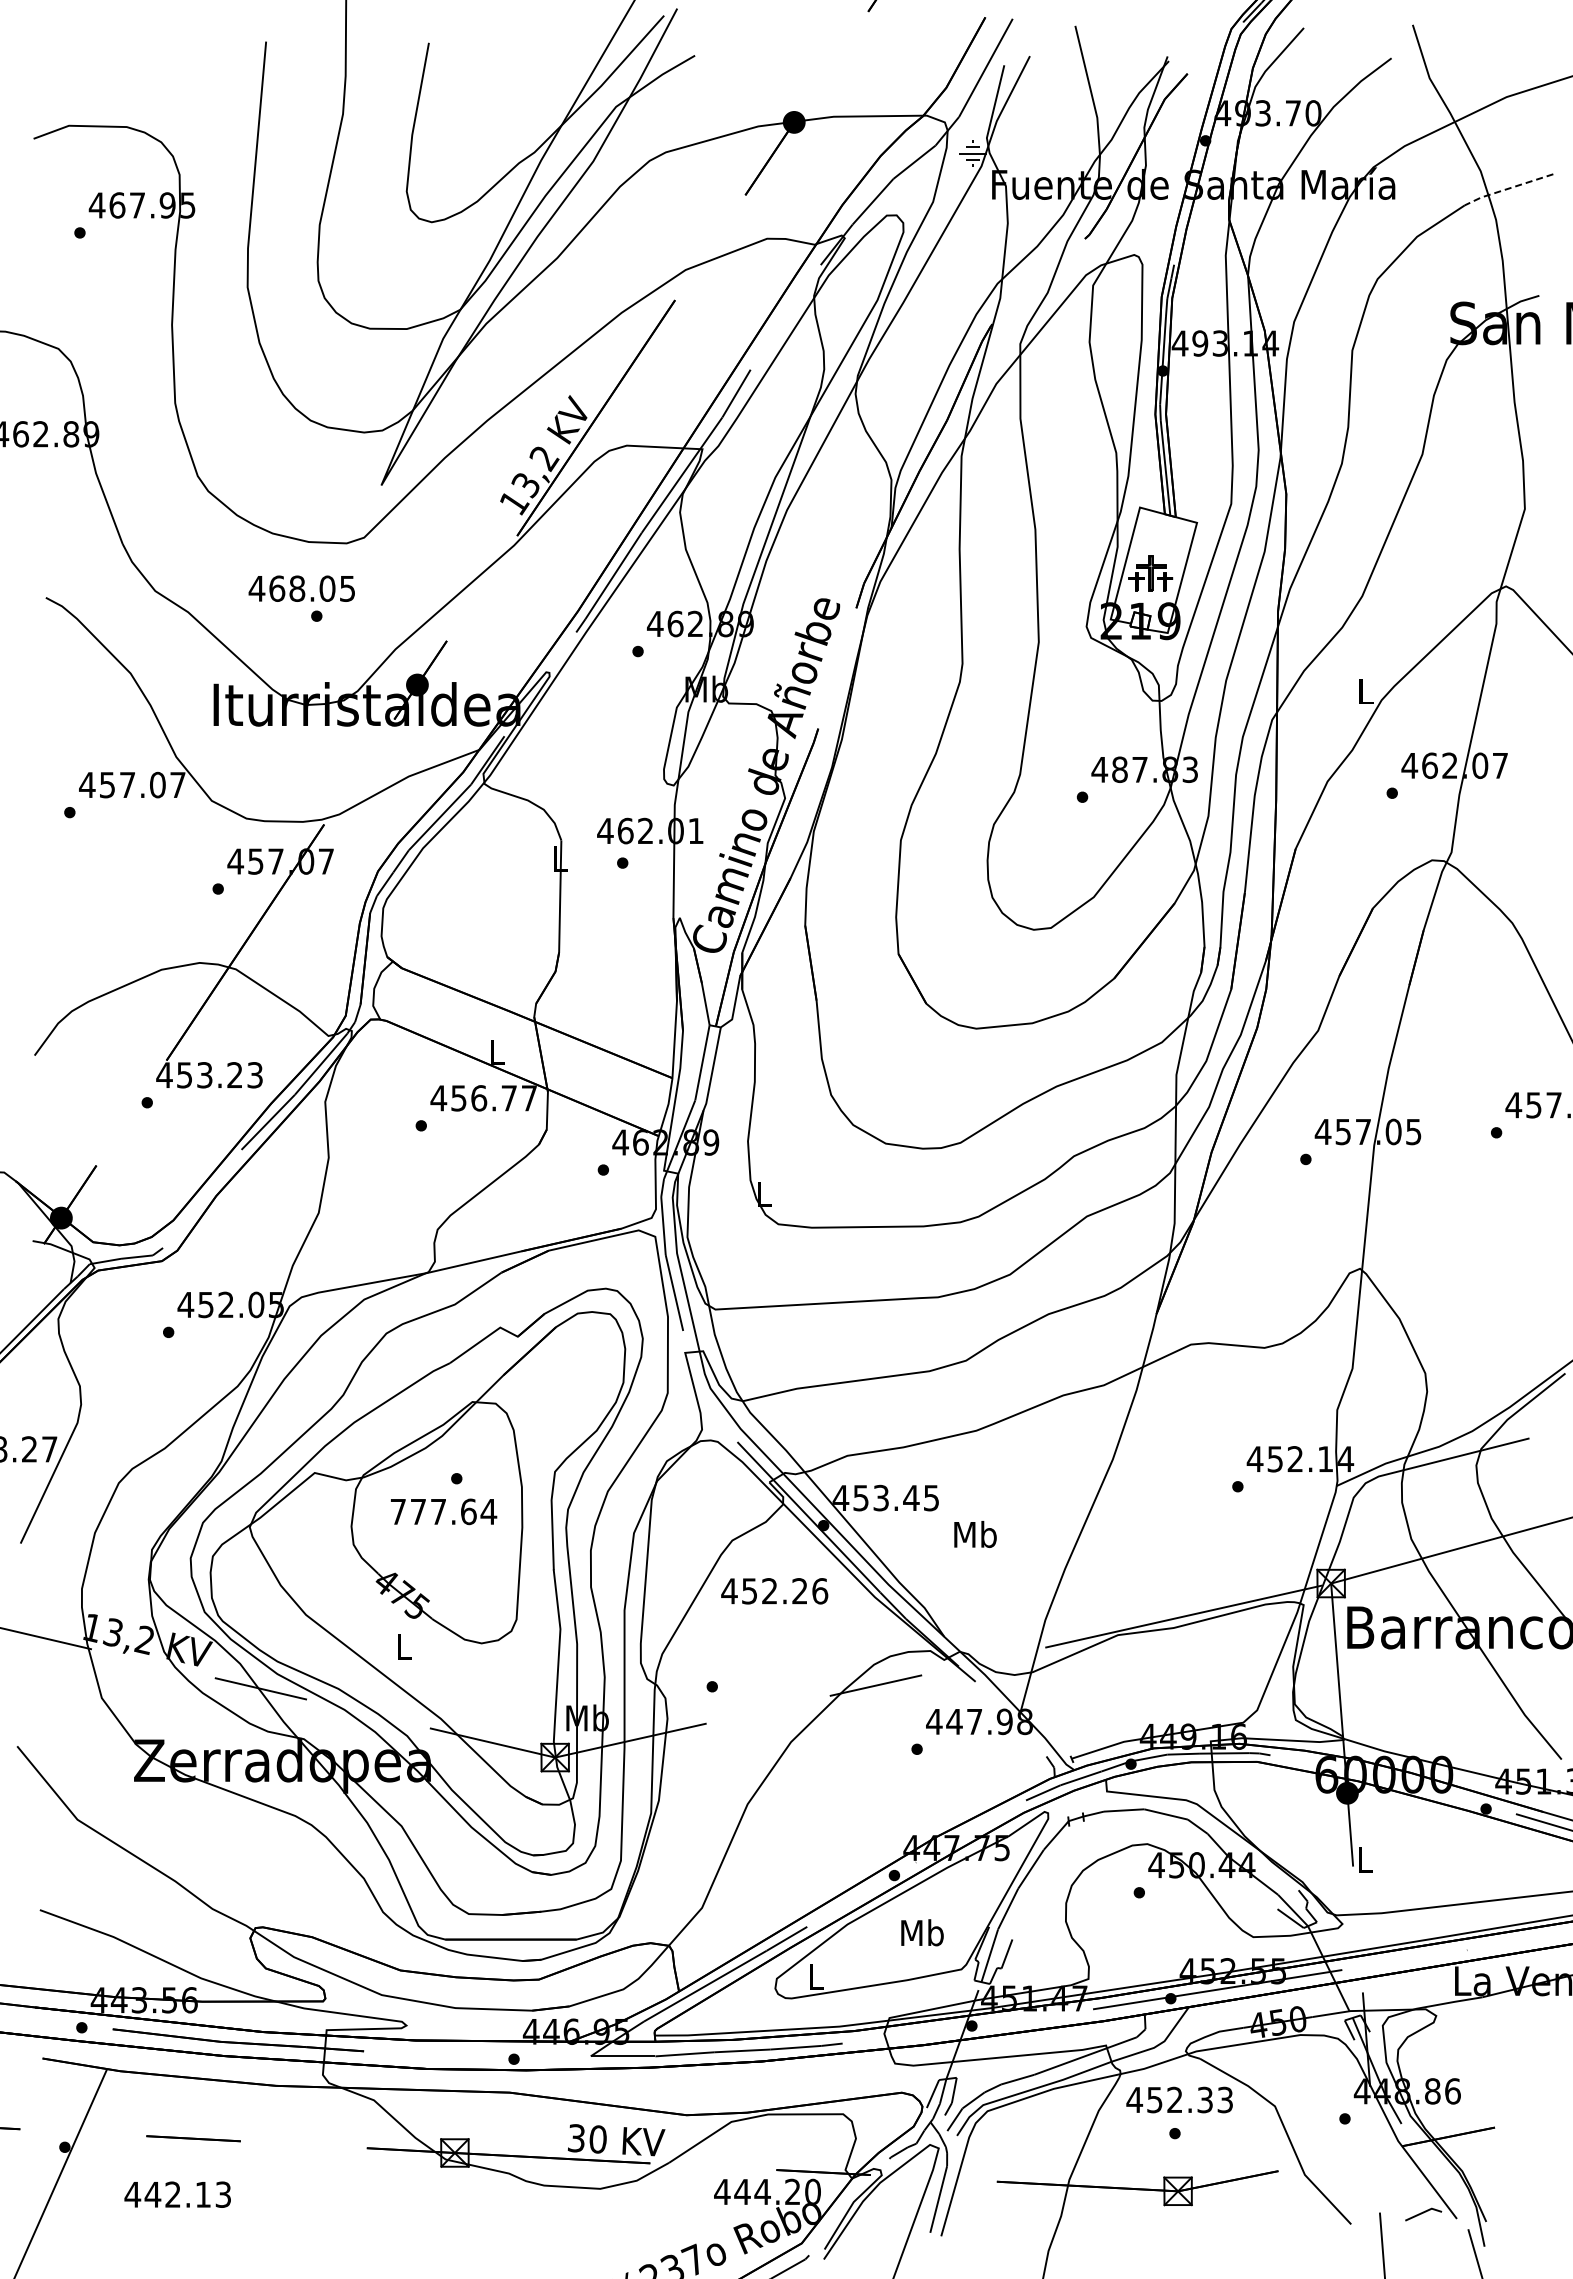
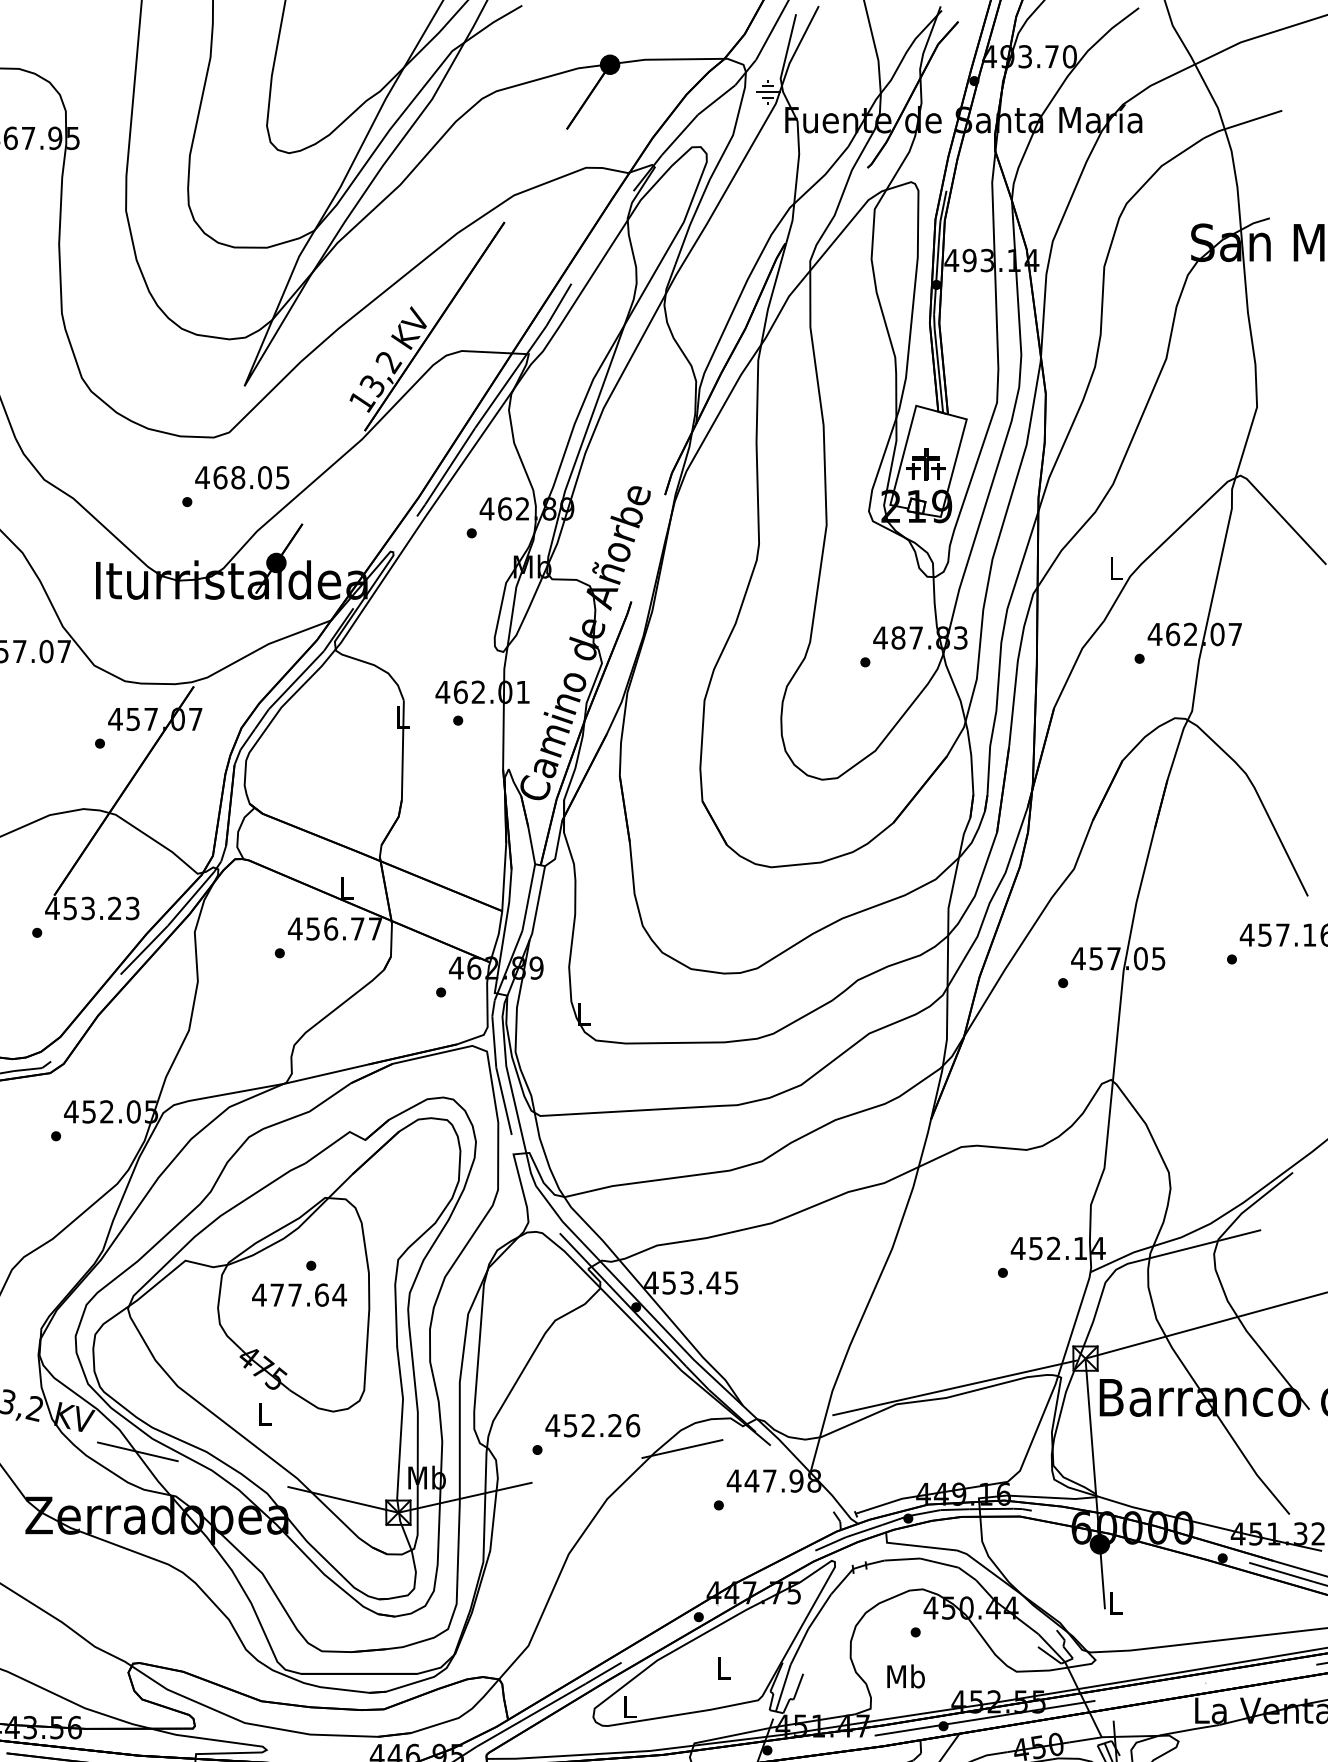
line: (1507, 188) -> (1241, 123), dashed -> solid
text: (301, 588) -> (241, 477), moved
text: (397, 1511) -> (258, 1294), 777.64 -> 477.64
text: (975, 1534) -> (906, 1676), moved
text: (774, 1591) -> (592, 1425), moved
text: (922, 1932) -> (723, 1667), Mb -> L

